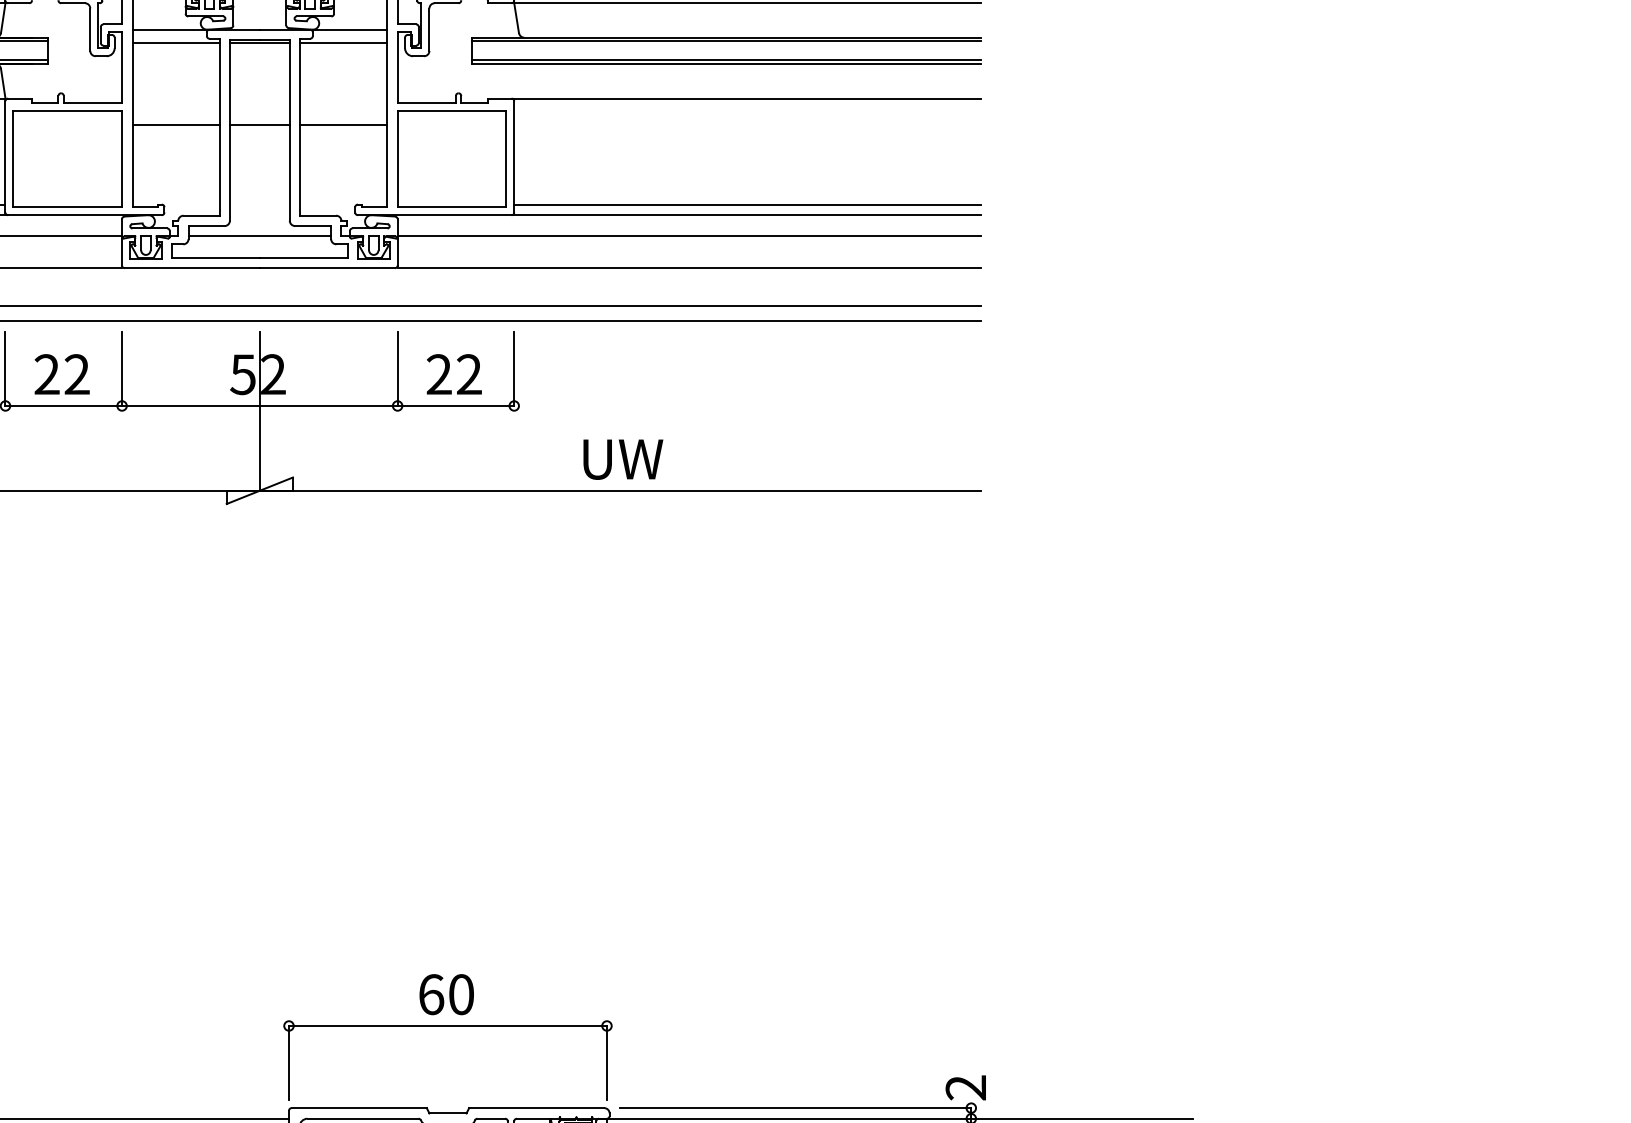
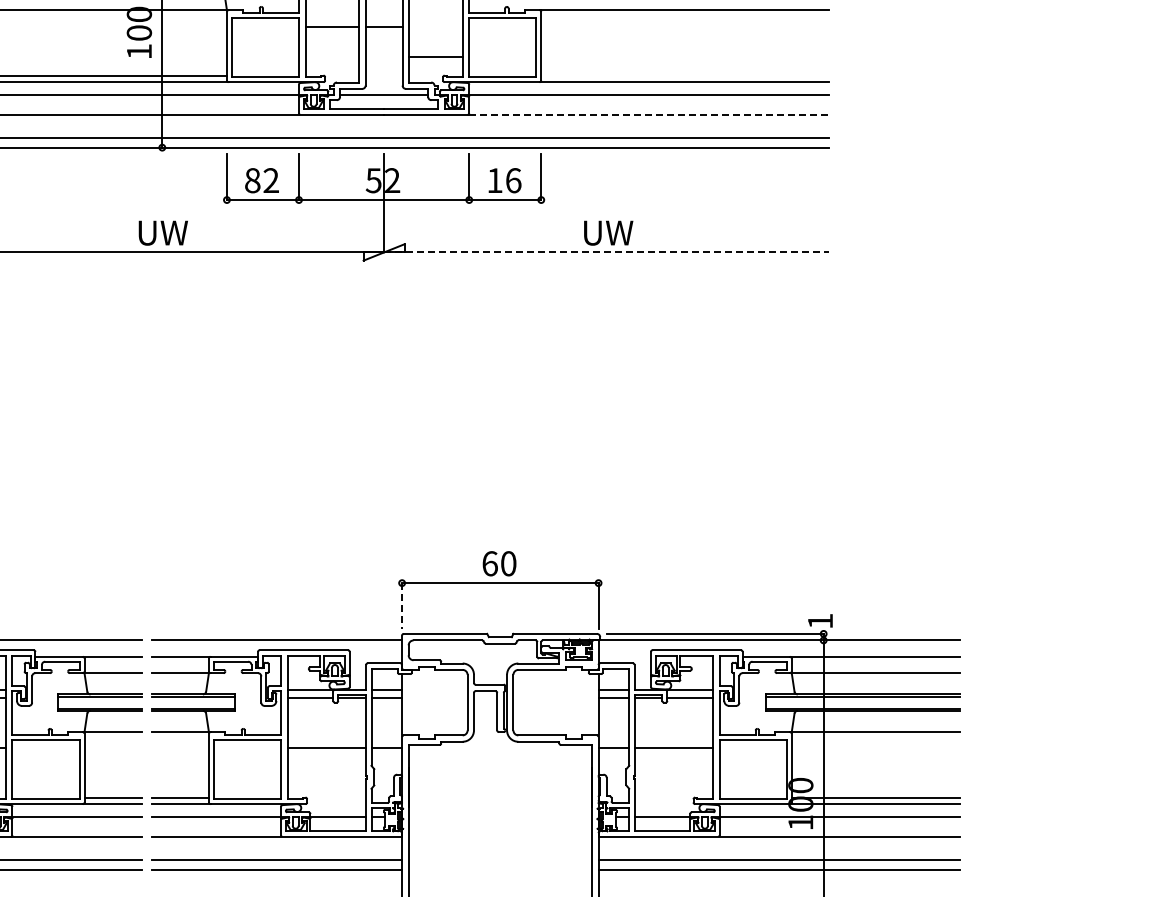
line: (343, 125) -> (435, 56), moved
line: (747, 204) -> (685, 75), removed
line: (689, 267) -> (649, 114), solid -> dashed
text: (46, 374) -> (252, 180), 22 -> 82
text: (454, 374) -> (504, 180), 22 -> 16
line: (619, 490) -> (606, 252), solid -> dashed
line: (289, 1063) -> (402, 606), solid -> dashed
text: (964, 1088) -> (819, 621), 2 -> 1

